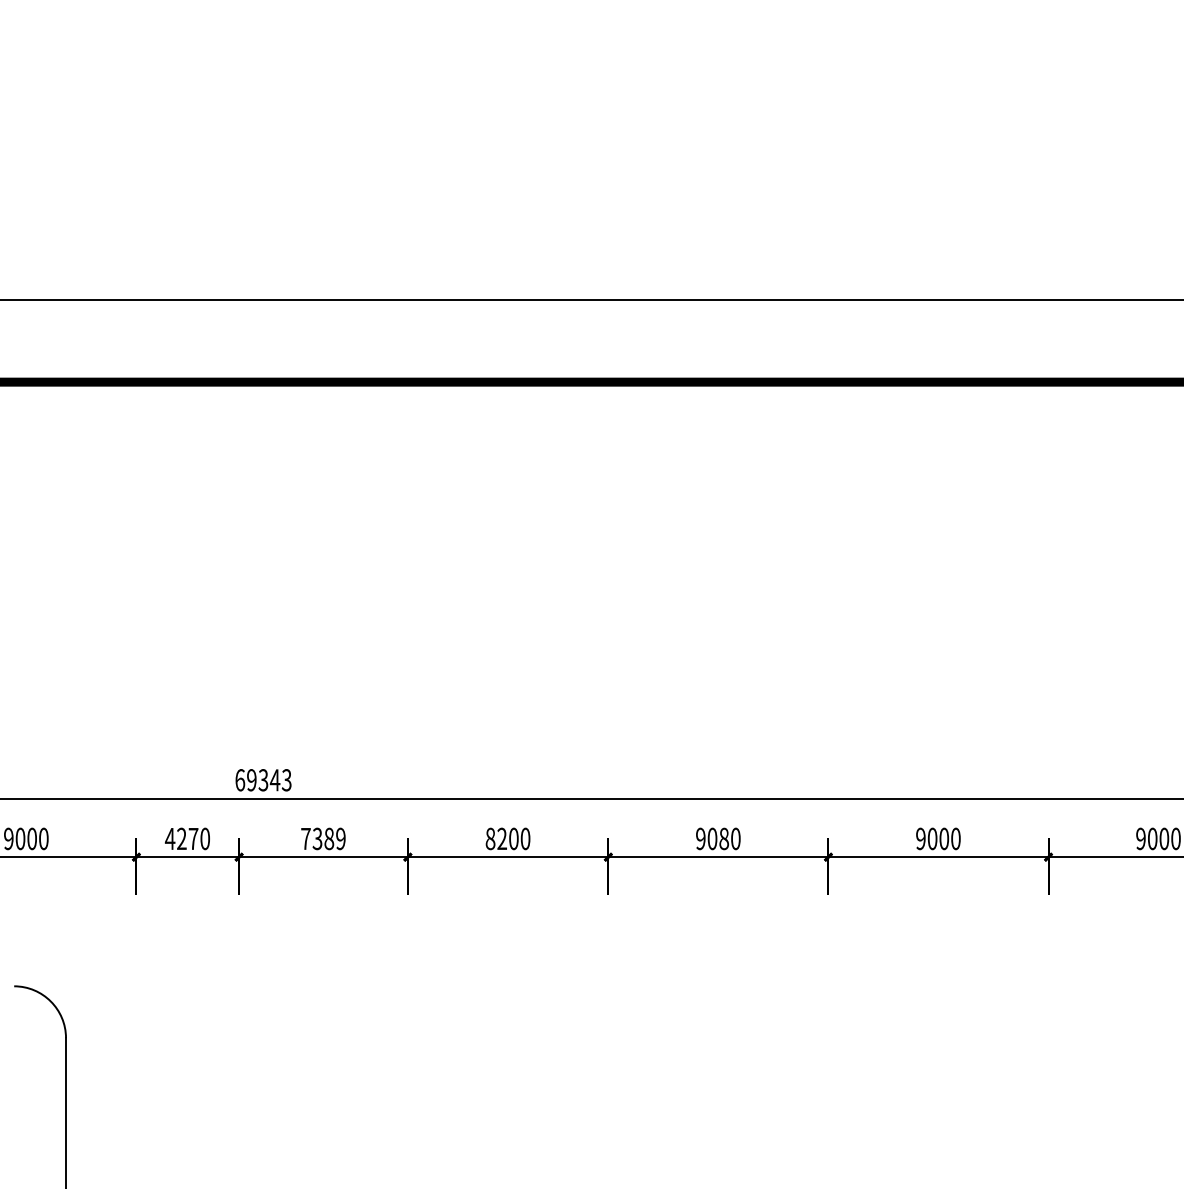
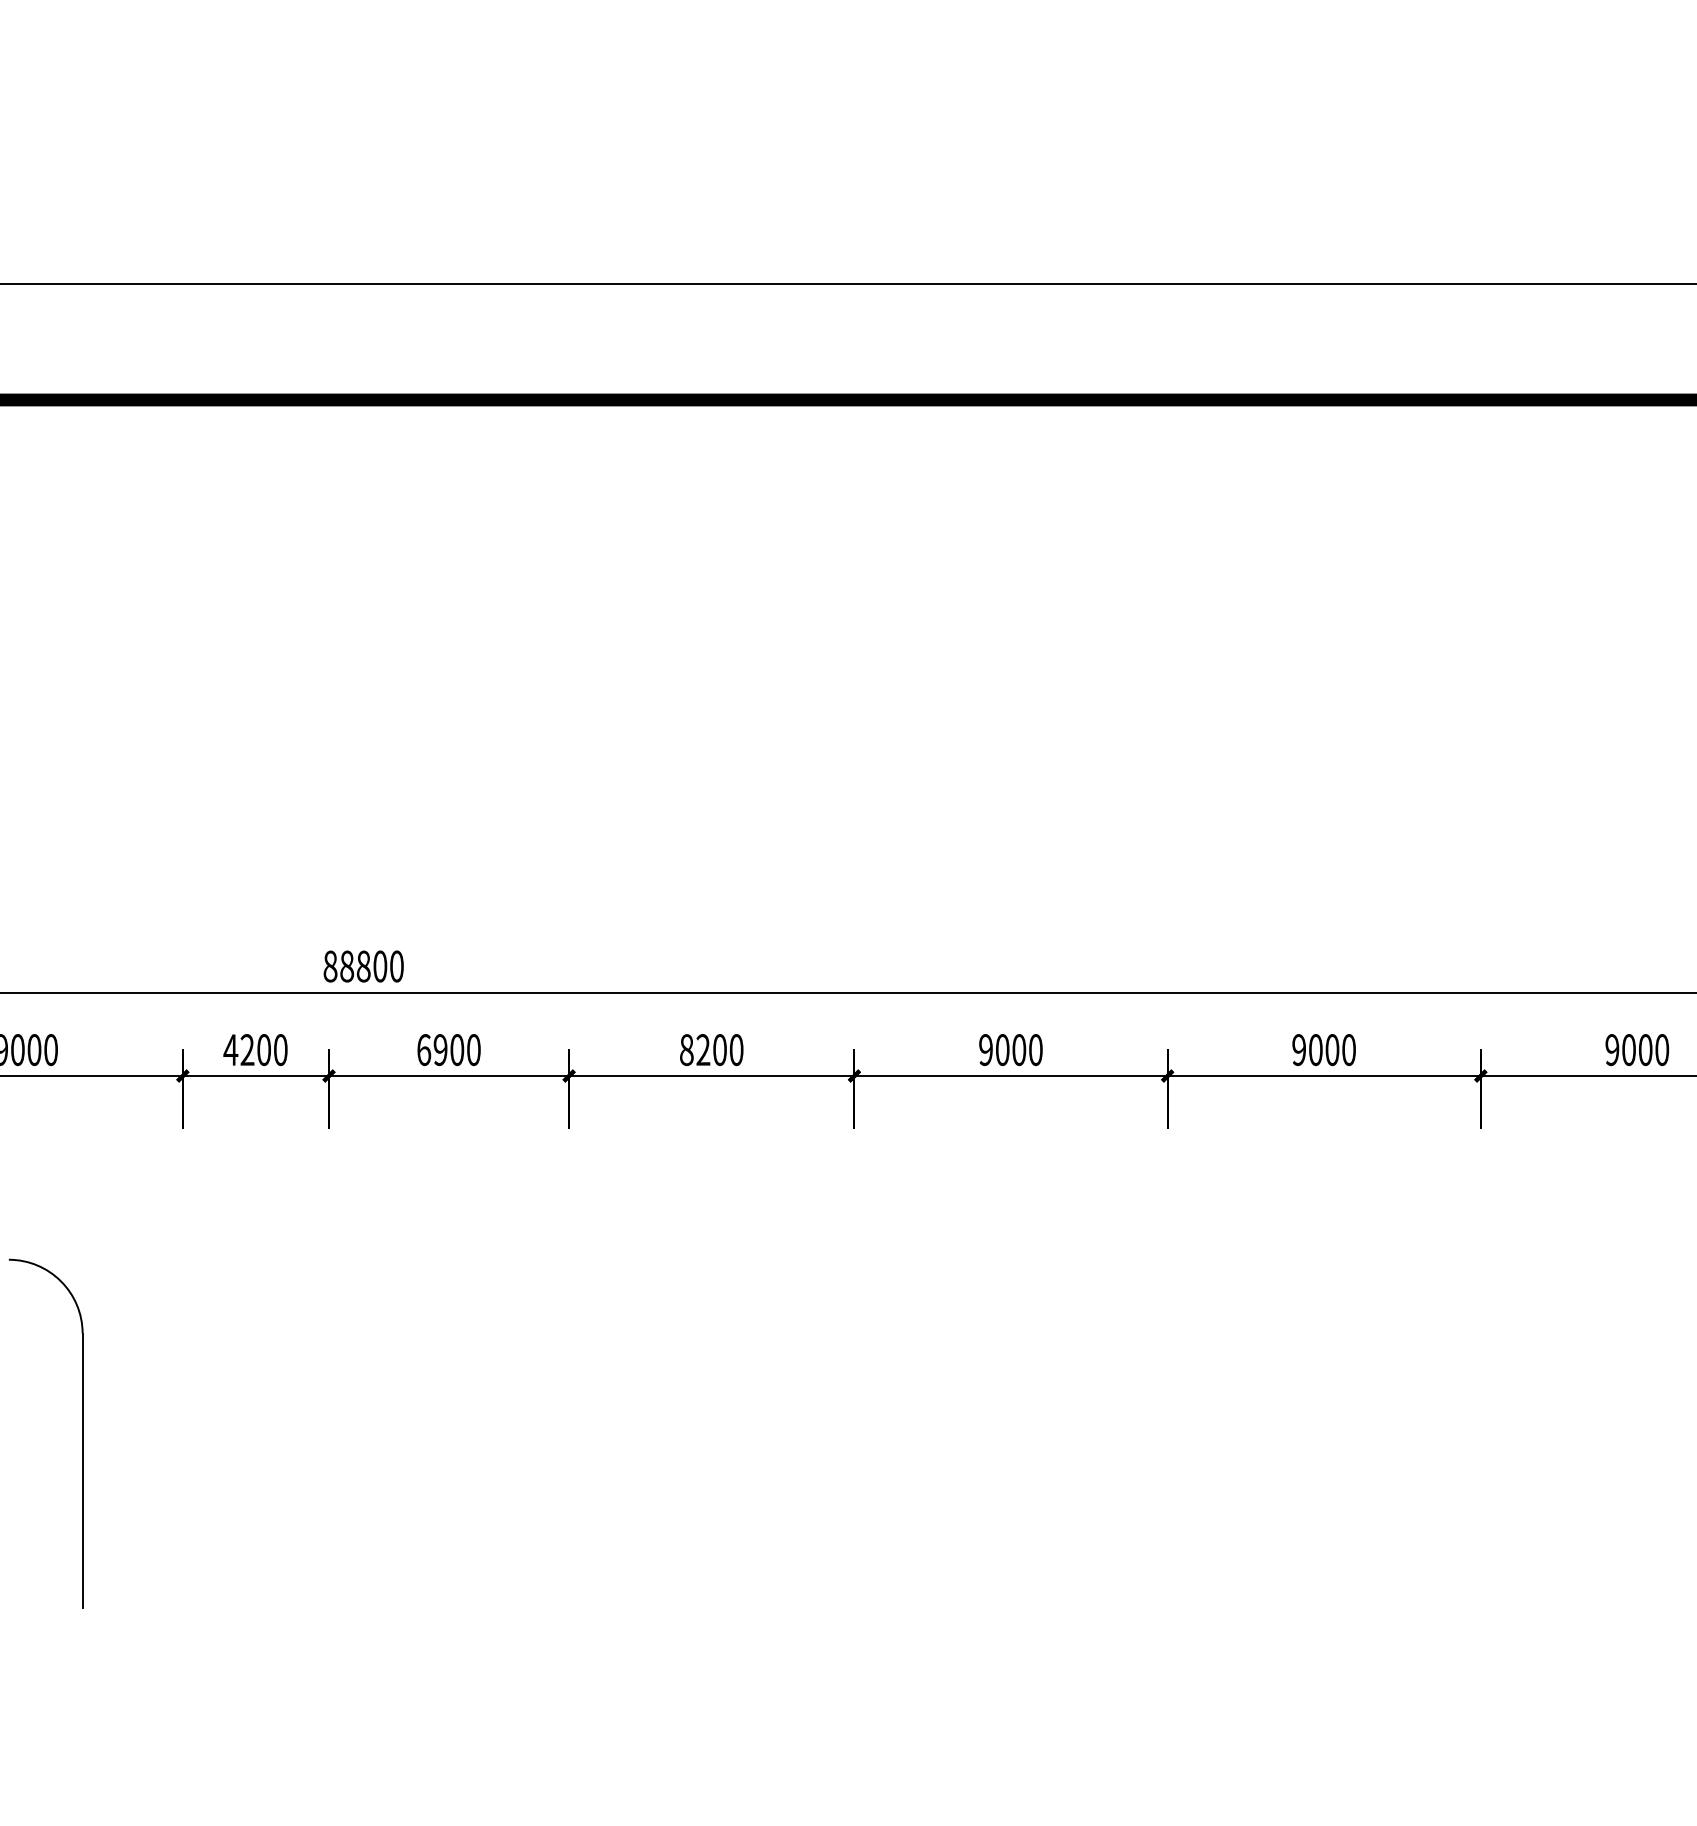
text: (263, 780) -> (363, 966), 69343 -> 88800
text: (724, 838) -> (1019, 1049), 9080 -> 9000
text: (193, 839) -> (264, 1050), 4270 -> 4200
text: (323, 839) -> (448, 1050), 7389 -> 6900

